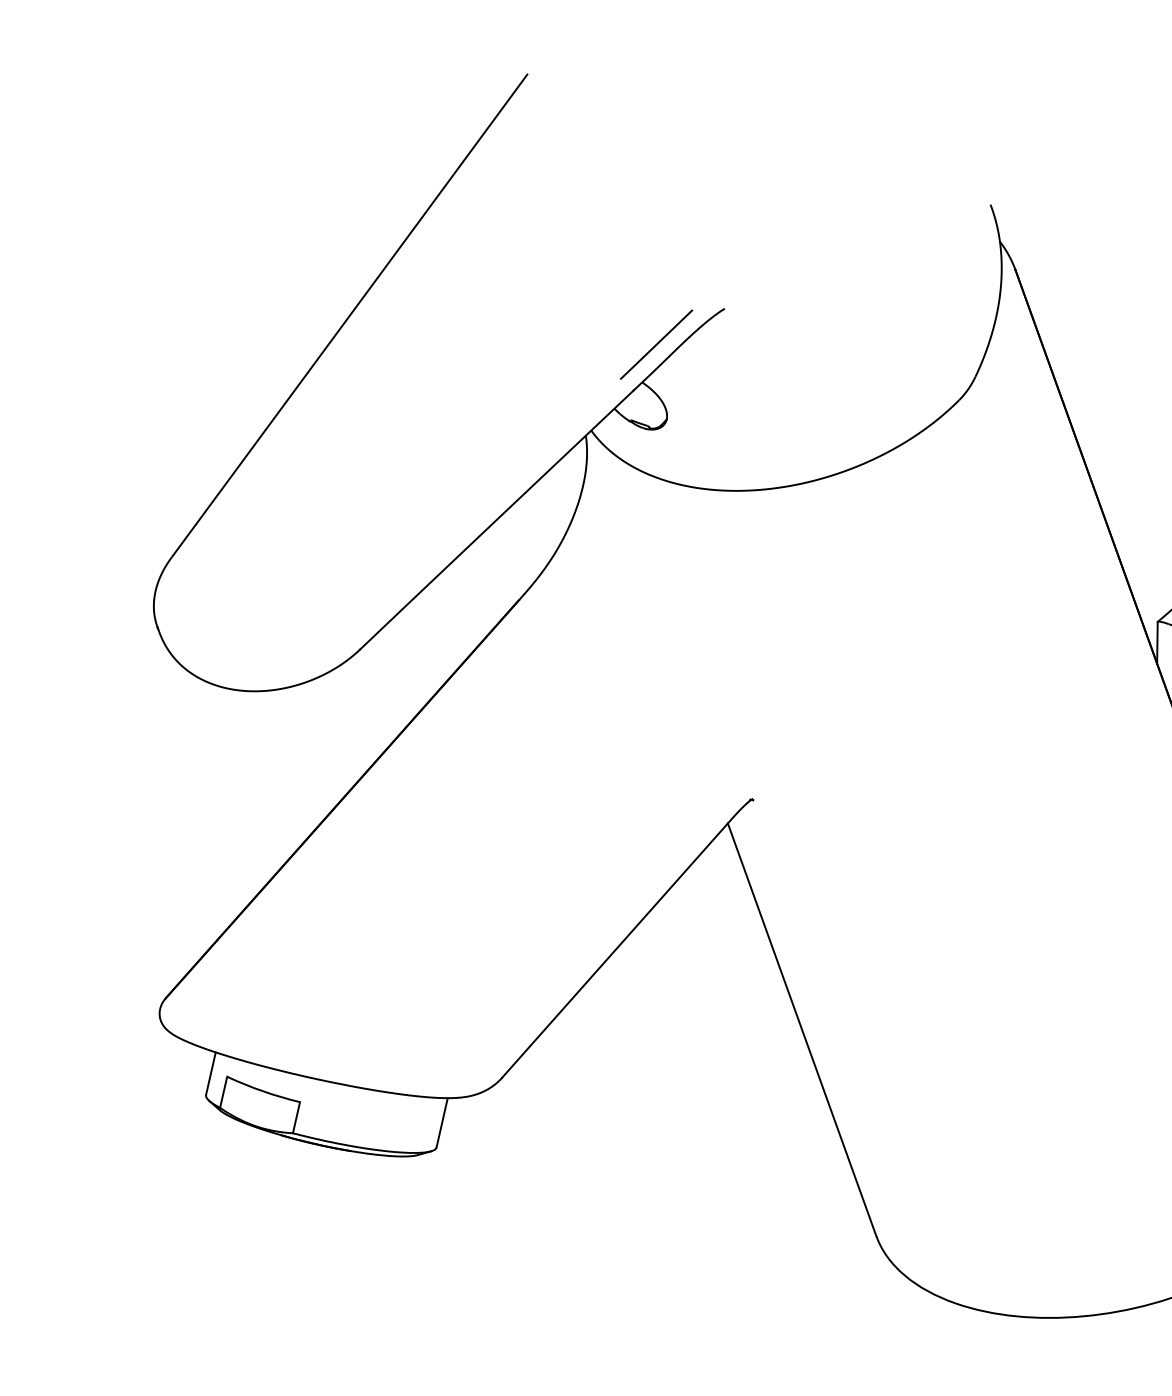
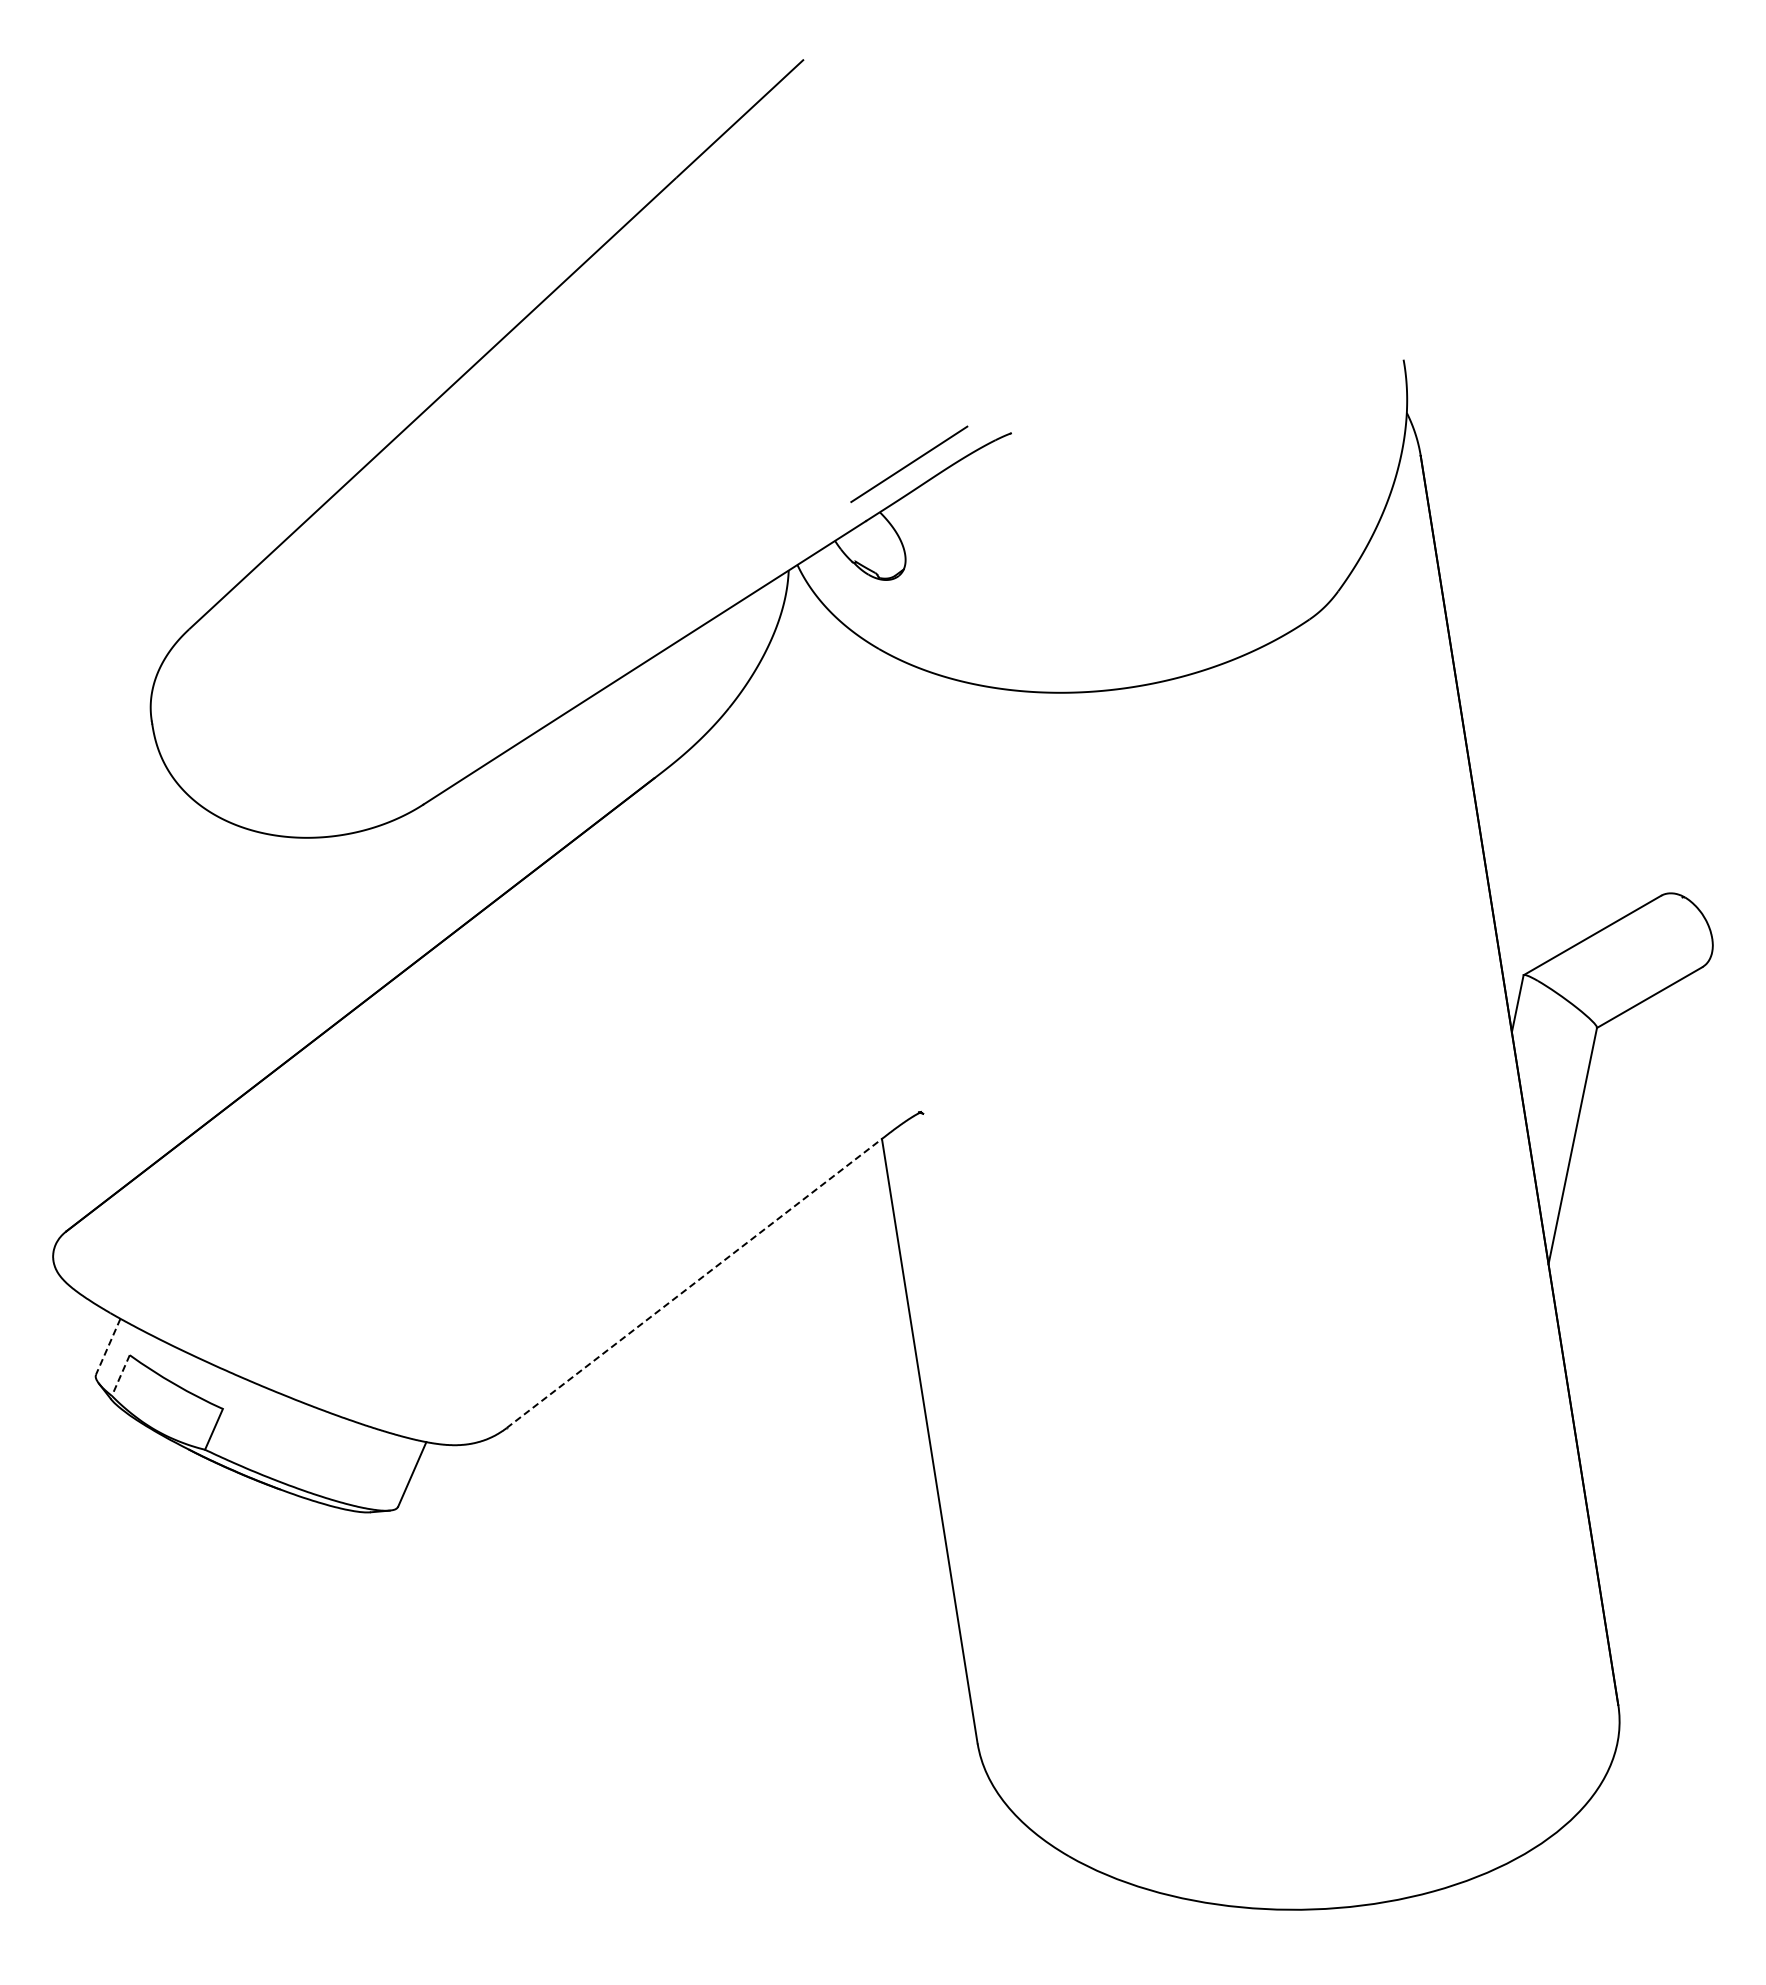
line: (615, 950) -> (694, 1283), solid -> dashed
line: (211, 1073) -> (108, 1346), solid -> dashed
line: (223, 1092) -> (120, 1375), solid -> dashed

